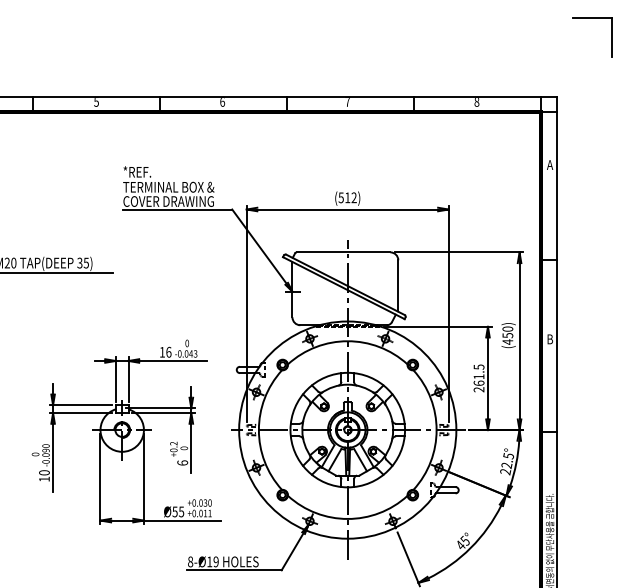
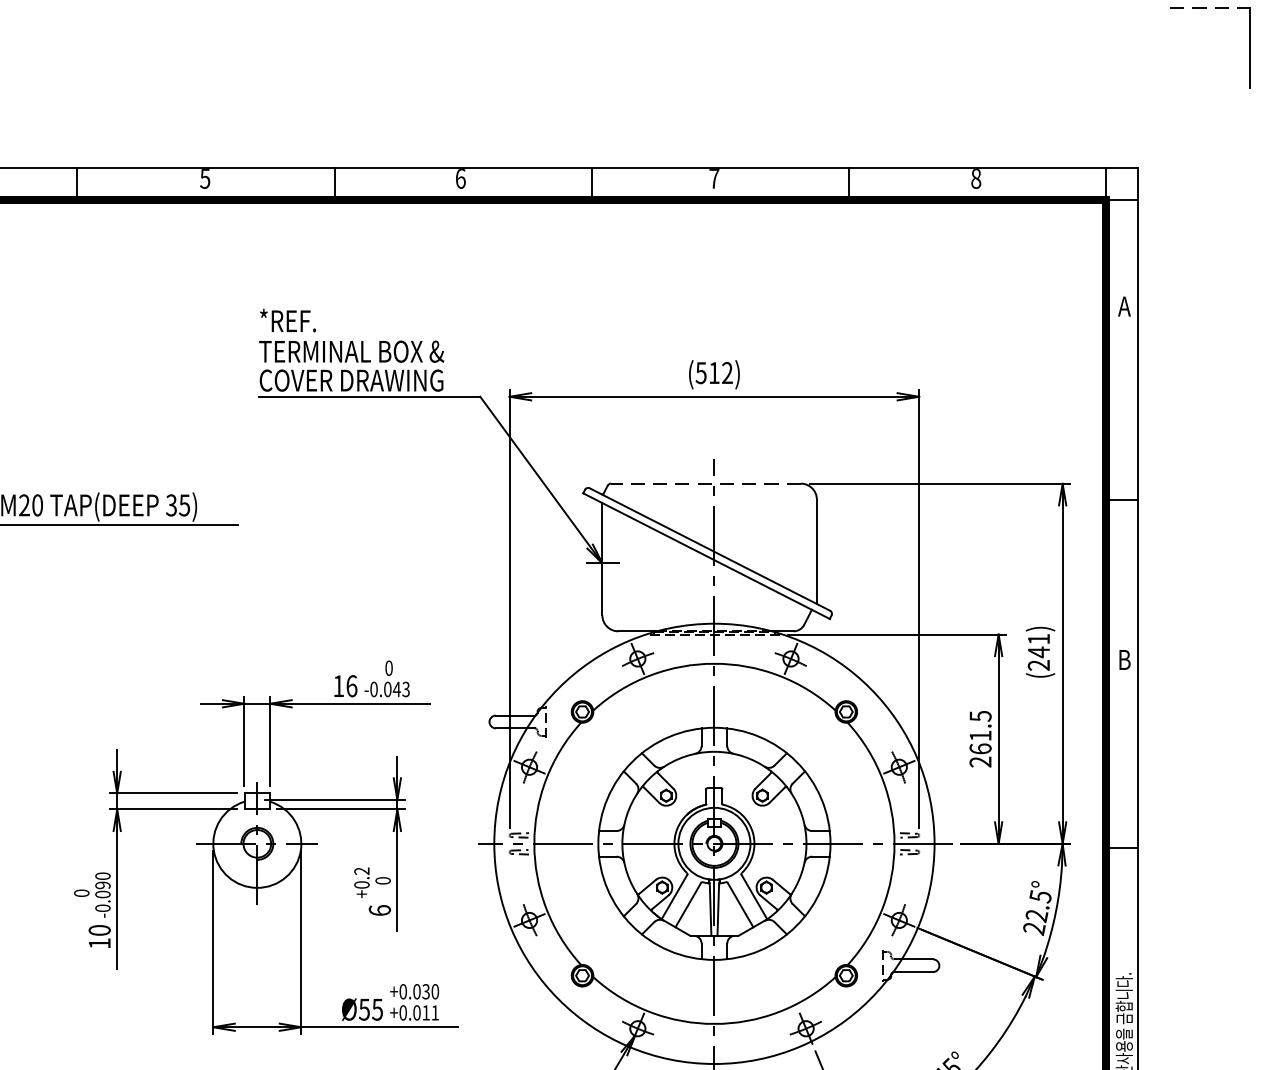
line: (592, 17) -> (1210, 7), solid -> dashed
line: (343, 252) -> (705, 483), solid -> dashed
text: (507, 335) -> (1038, 652), (450) -> (241)

